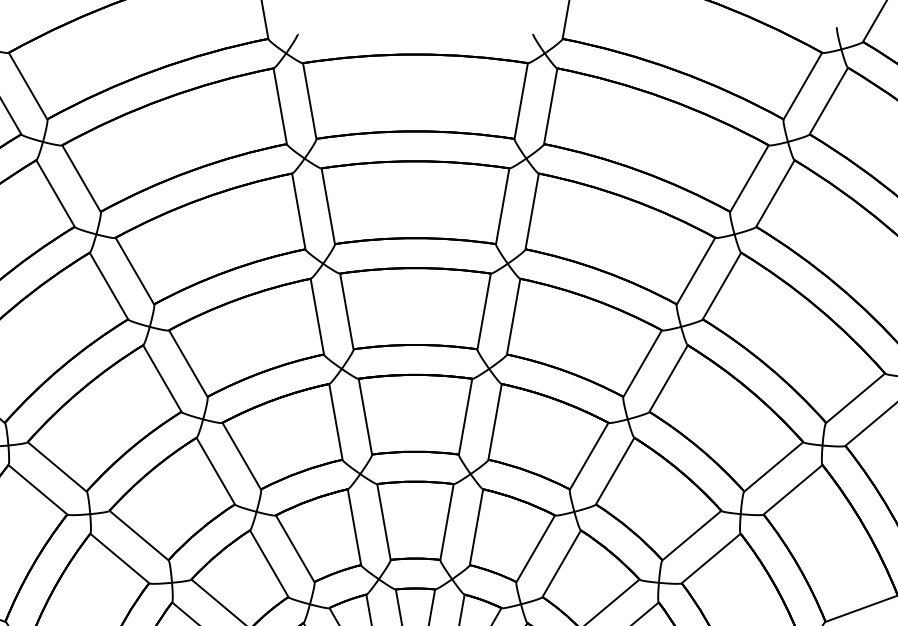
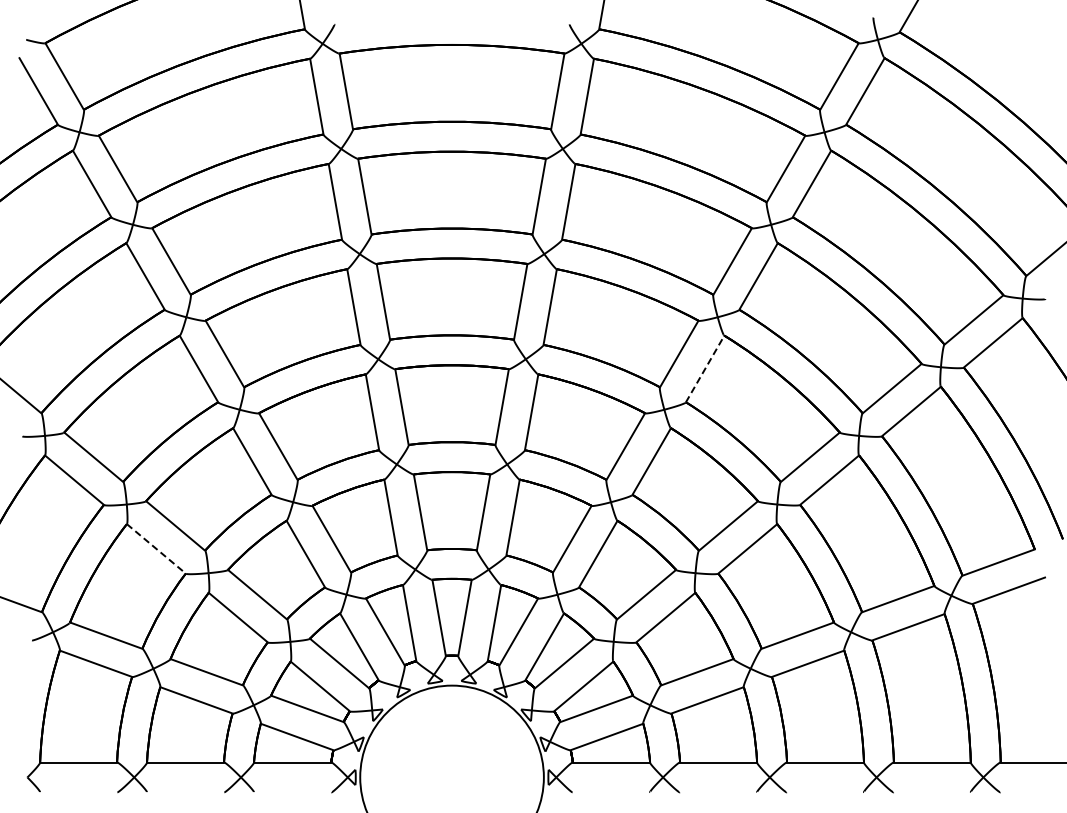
line: (668, 379) -> (705, 369), solid -> dashed
line: (119, 558) -> (156, 548), solid -> dashed

